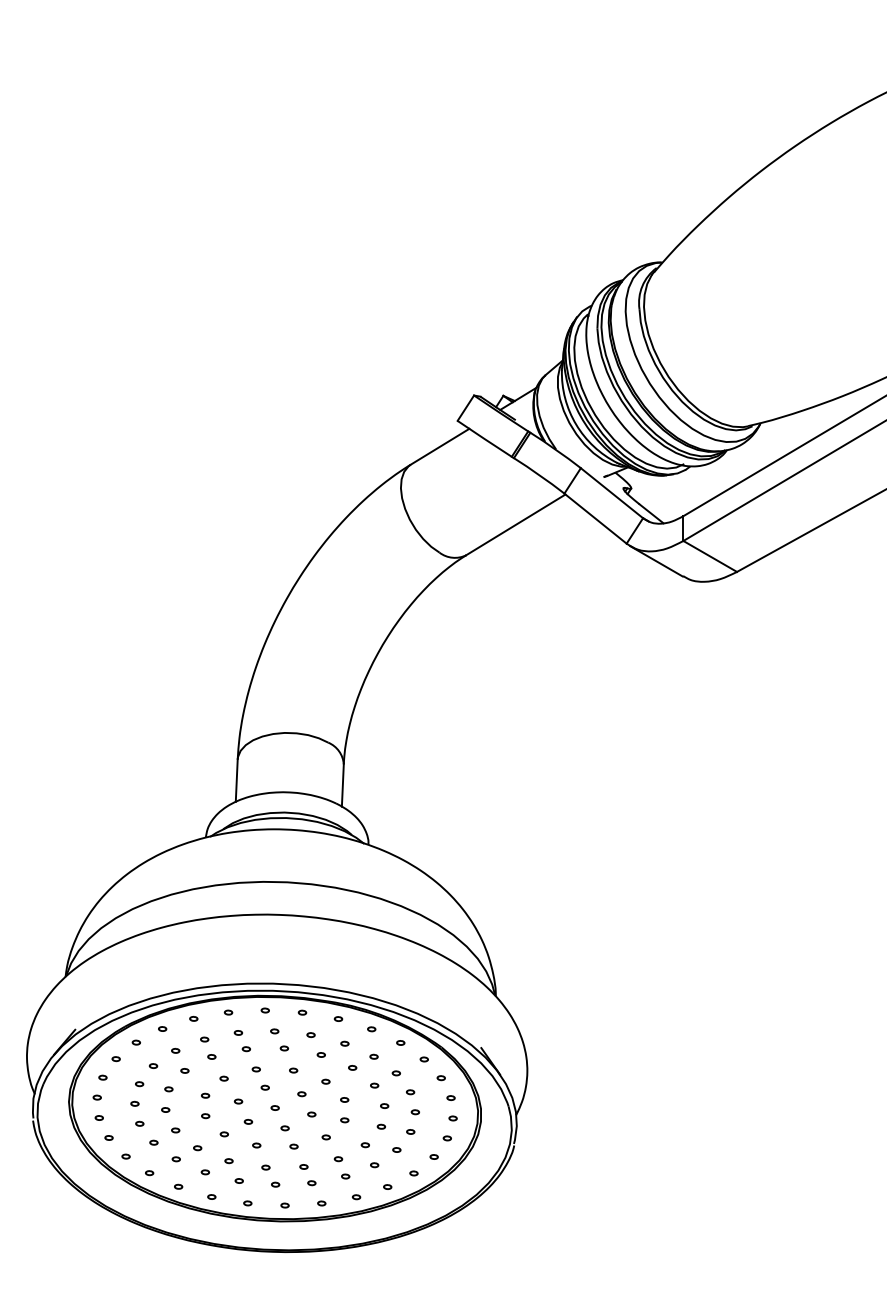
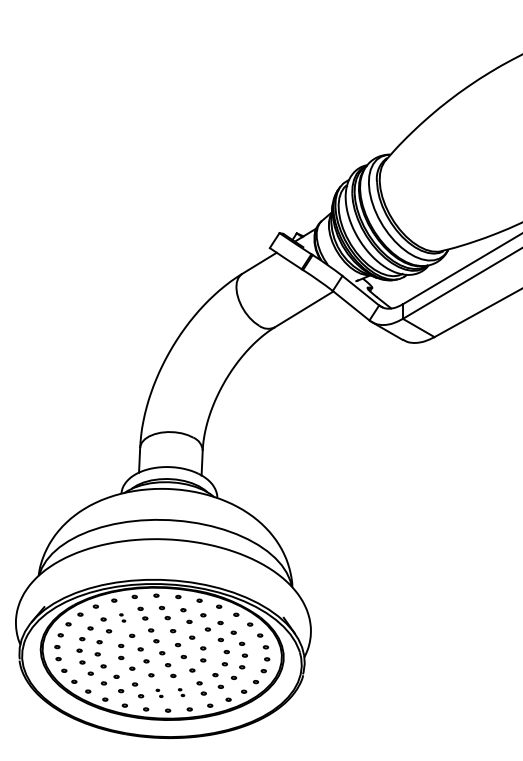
part: (207, 1047) -> (122, 617), size x0.6
part: (307, 1174) -> (181, 692), size x0.6
part: (270, 1176) -> (159, 693), size x0.6

